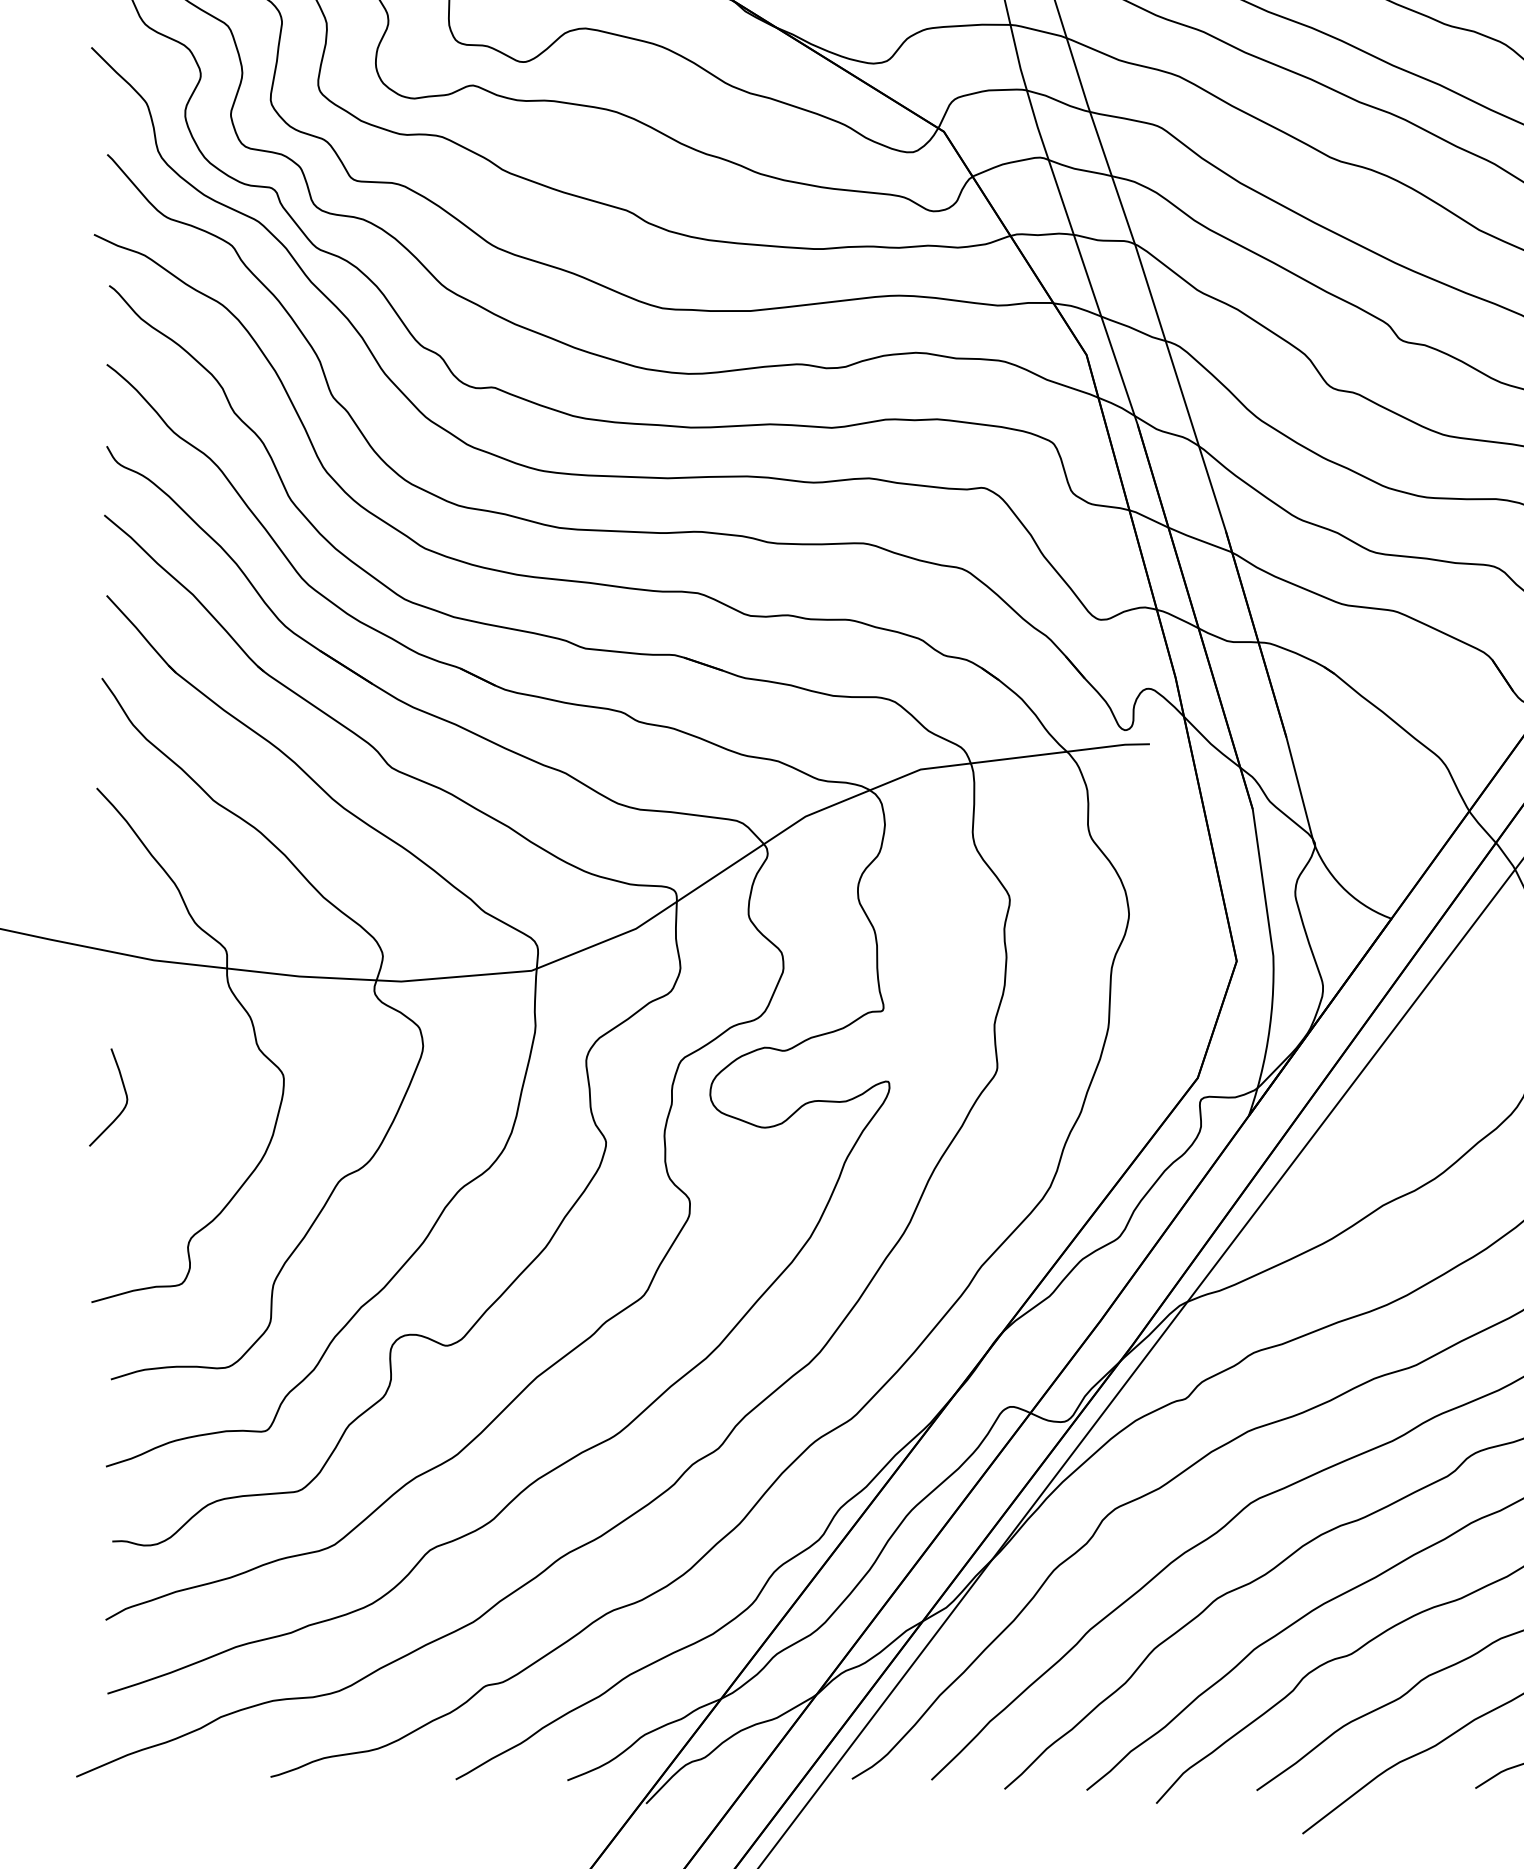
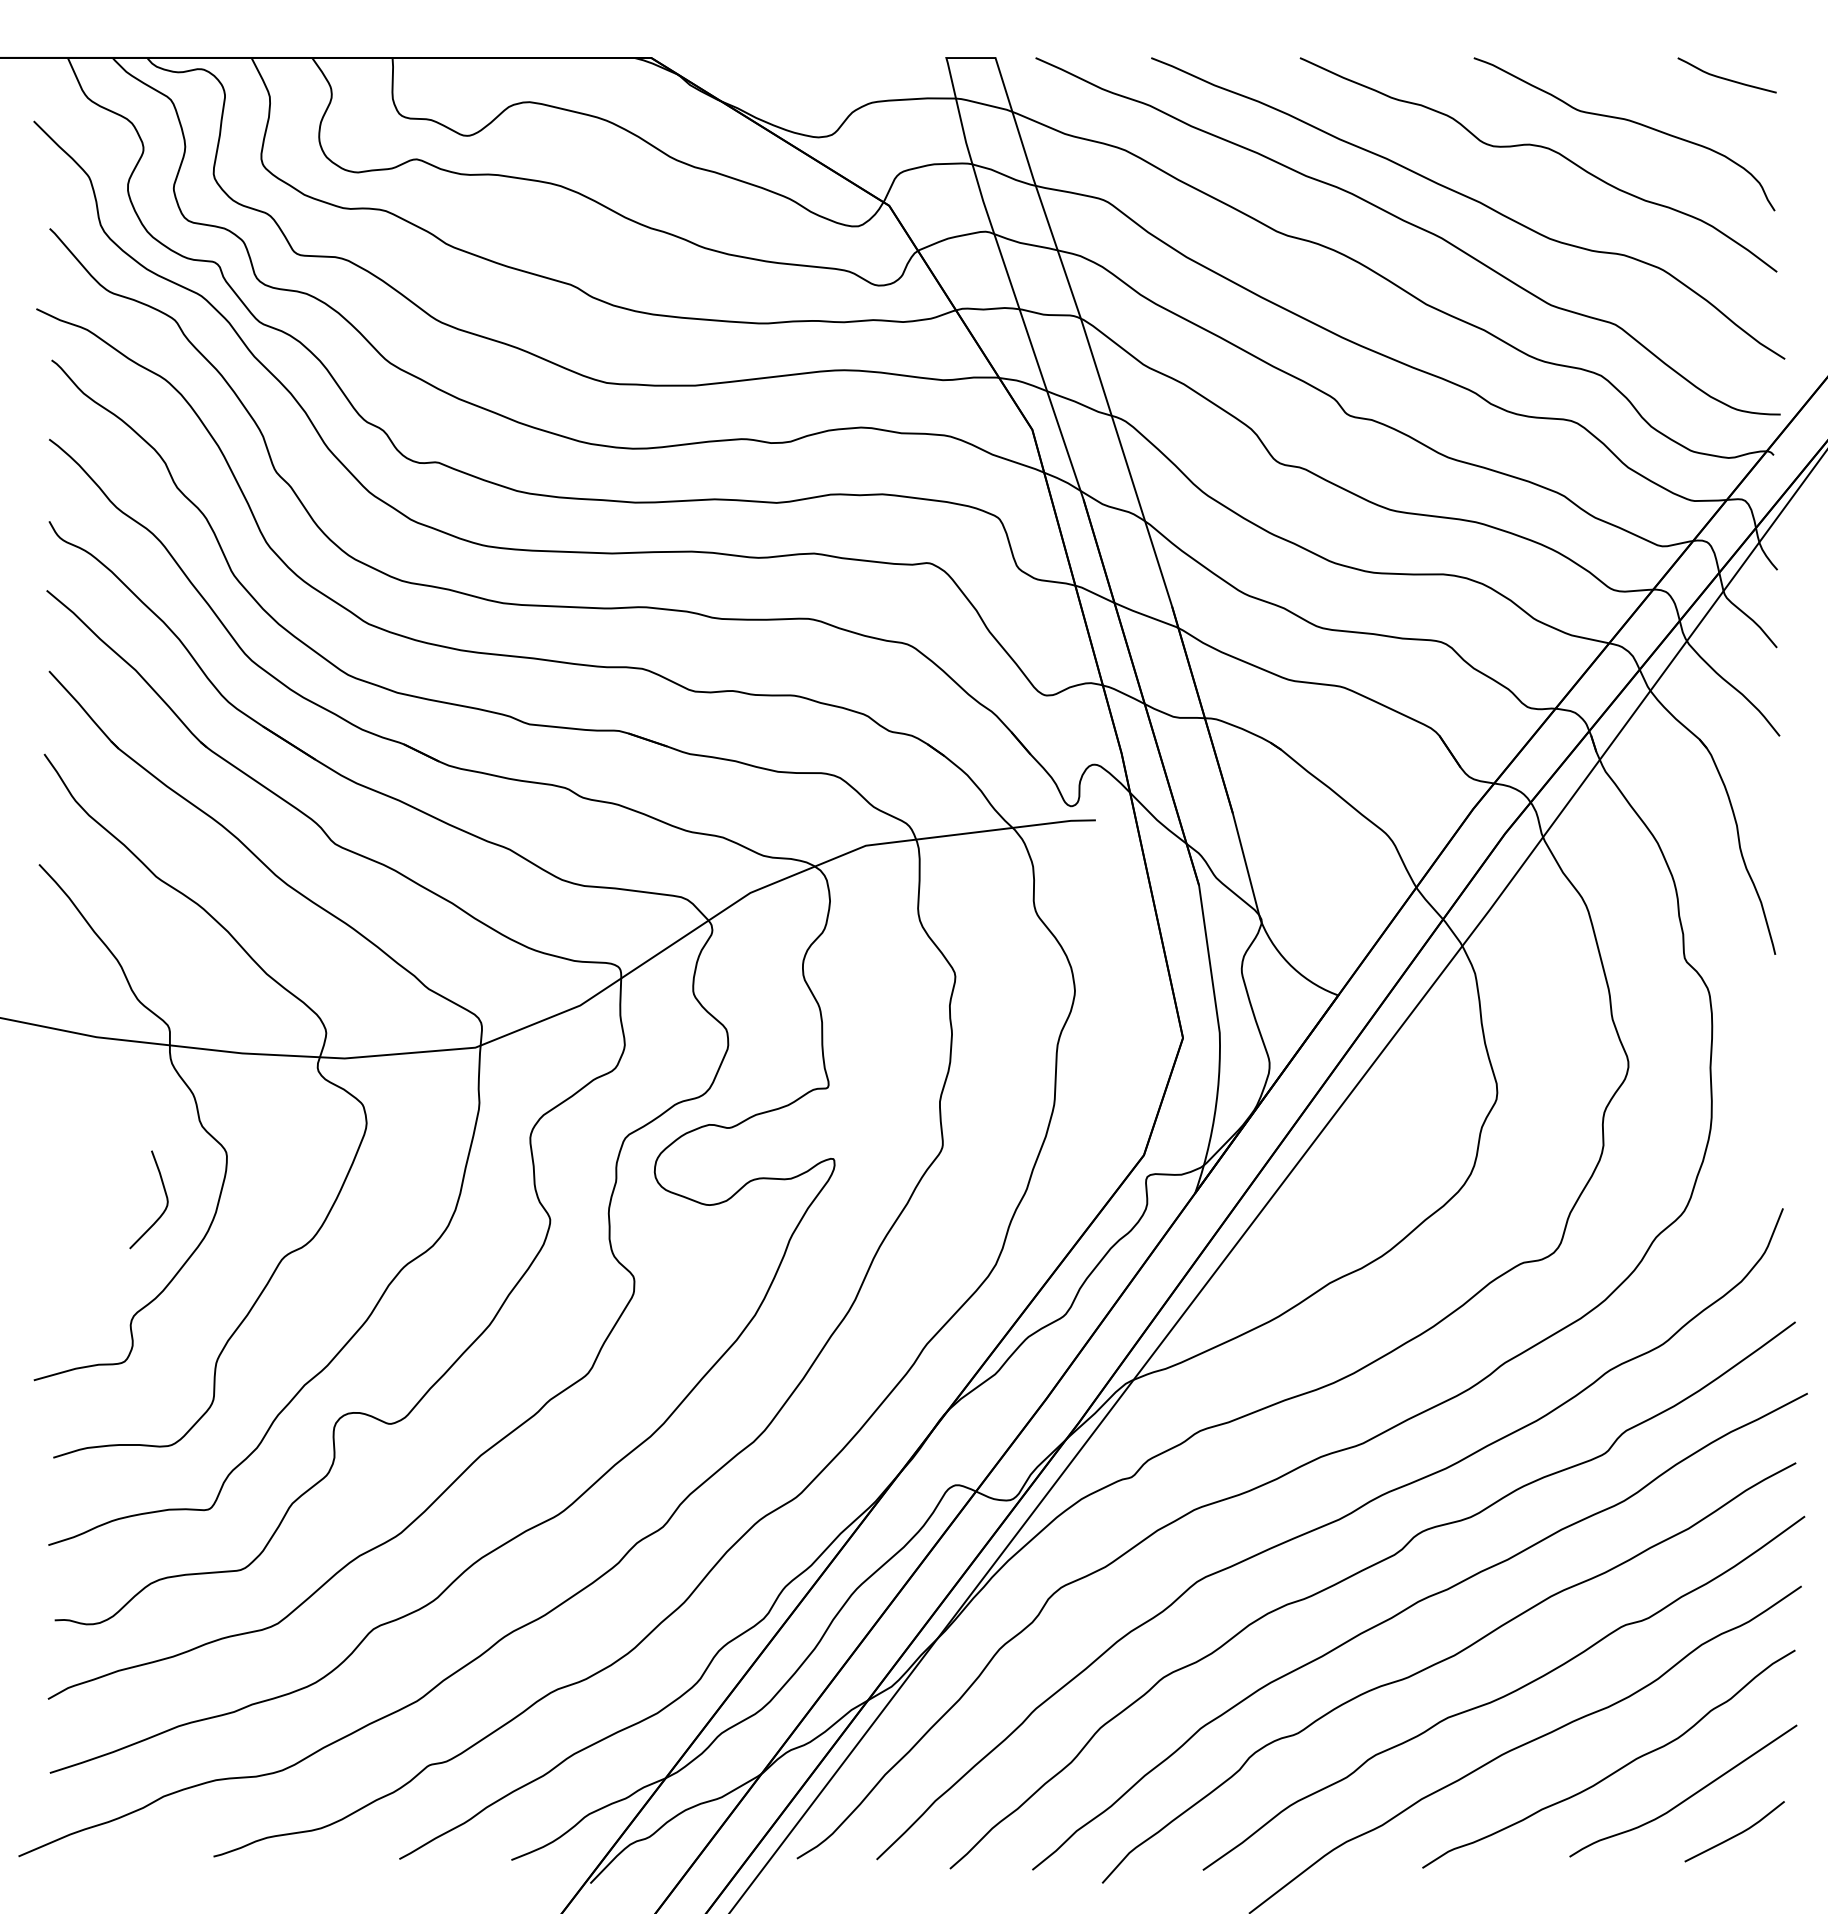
curve: (125, 1094) -> (165, 1196), moved

